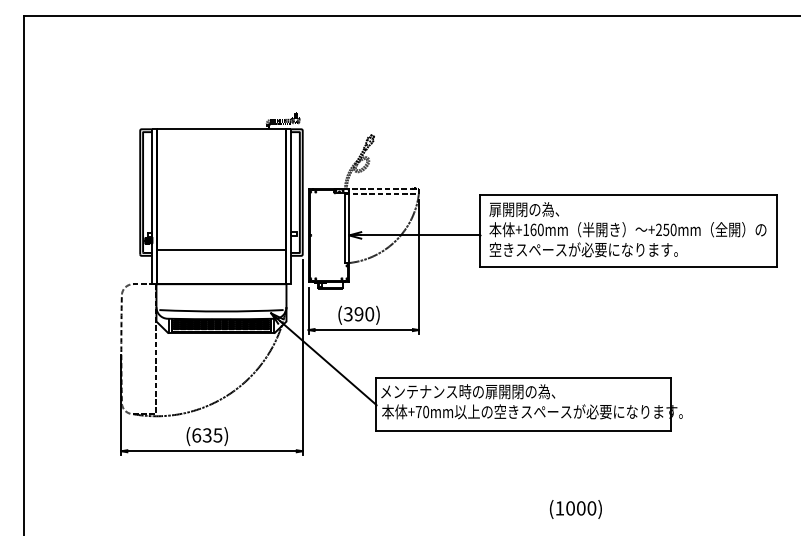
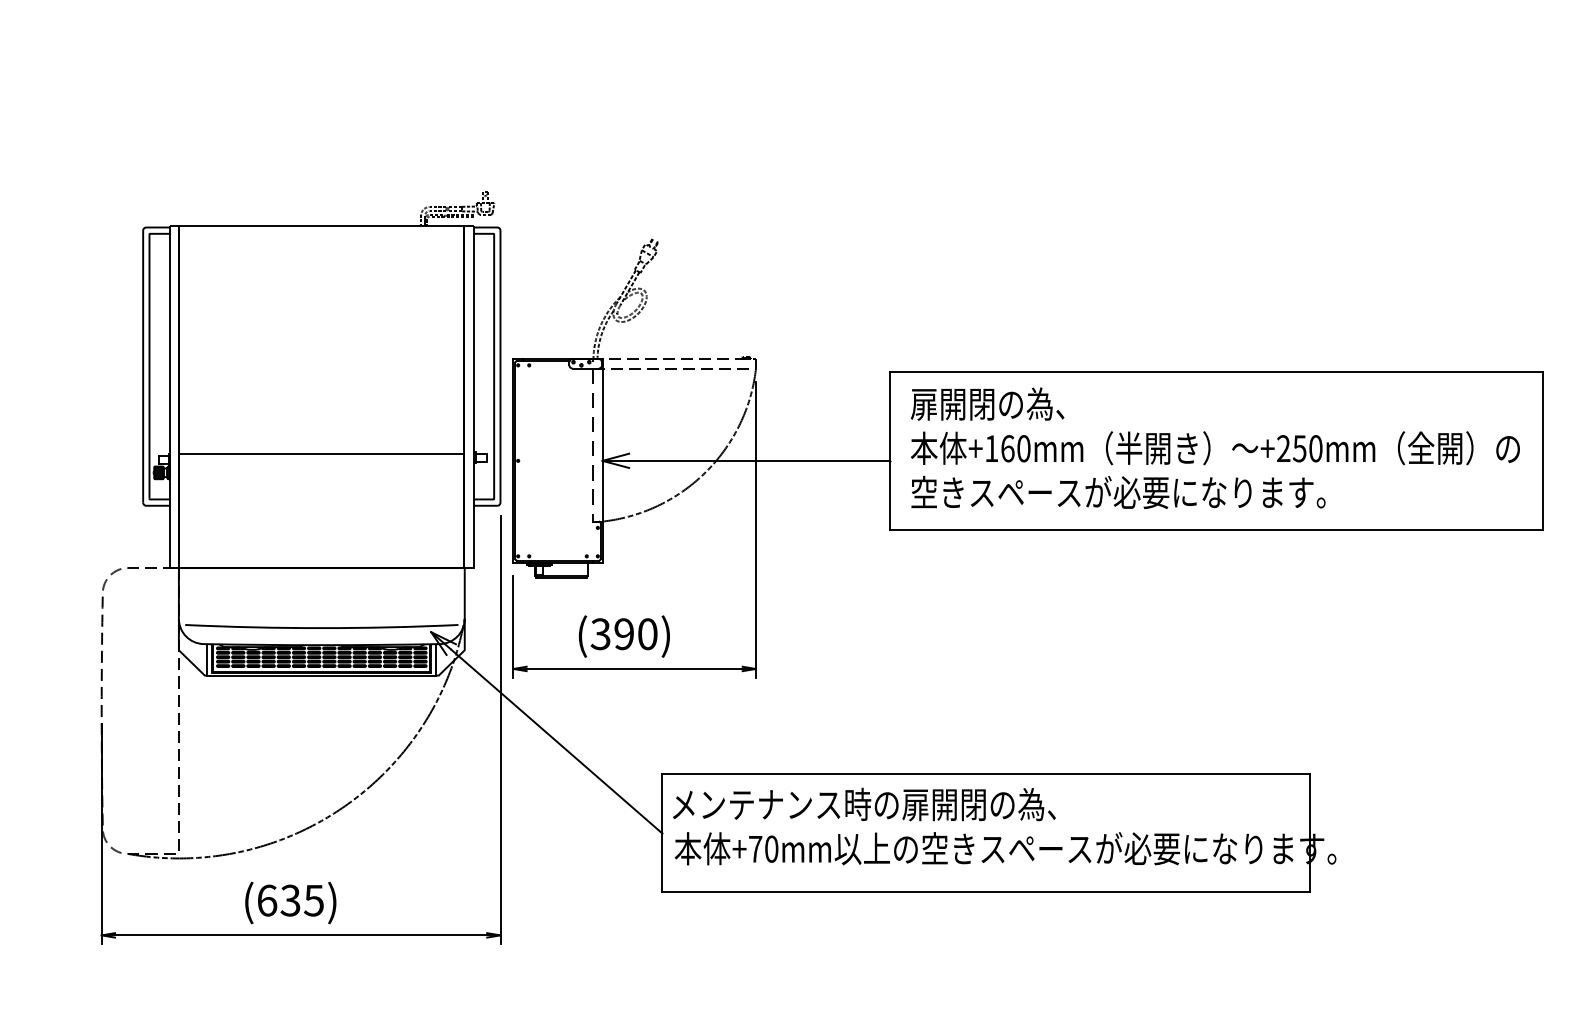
line: (344, 228) -> (592, 445), solid -> dashed
line: (221, 249) -> (321, 454), moved

